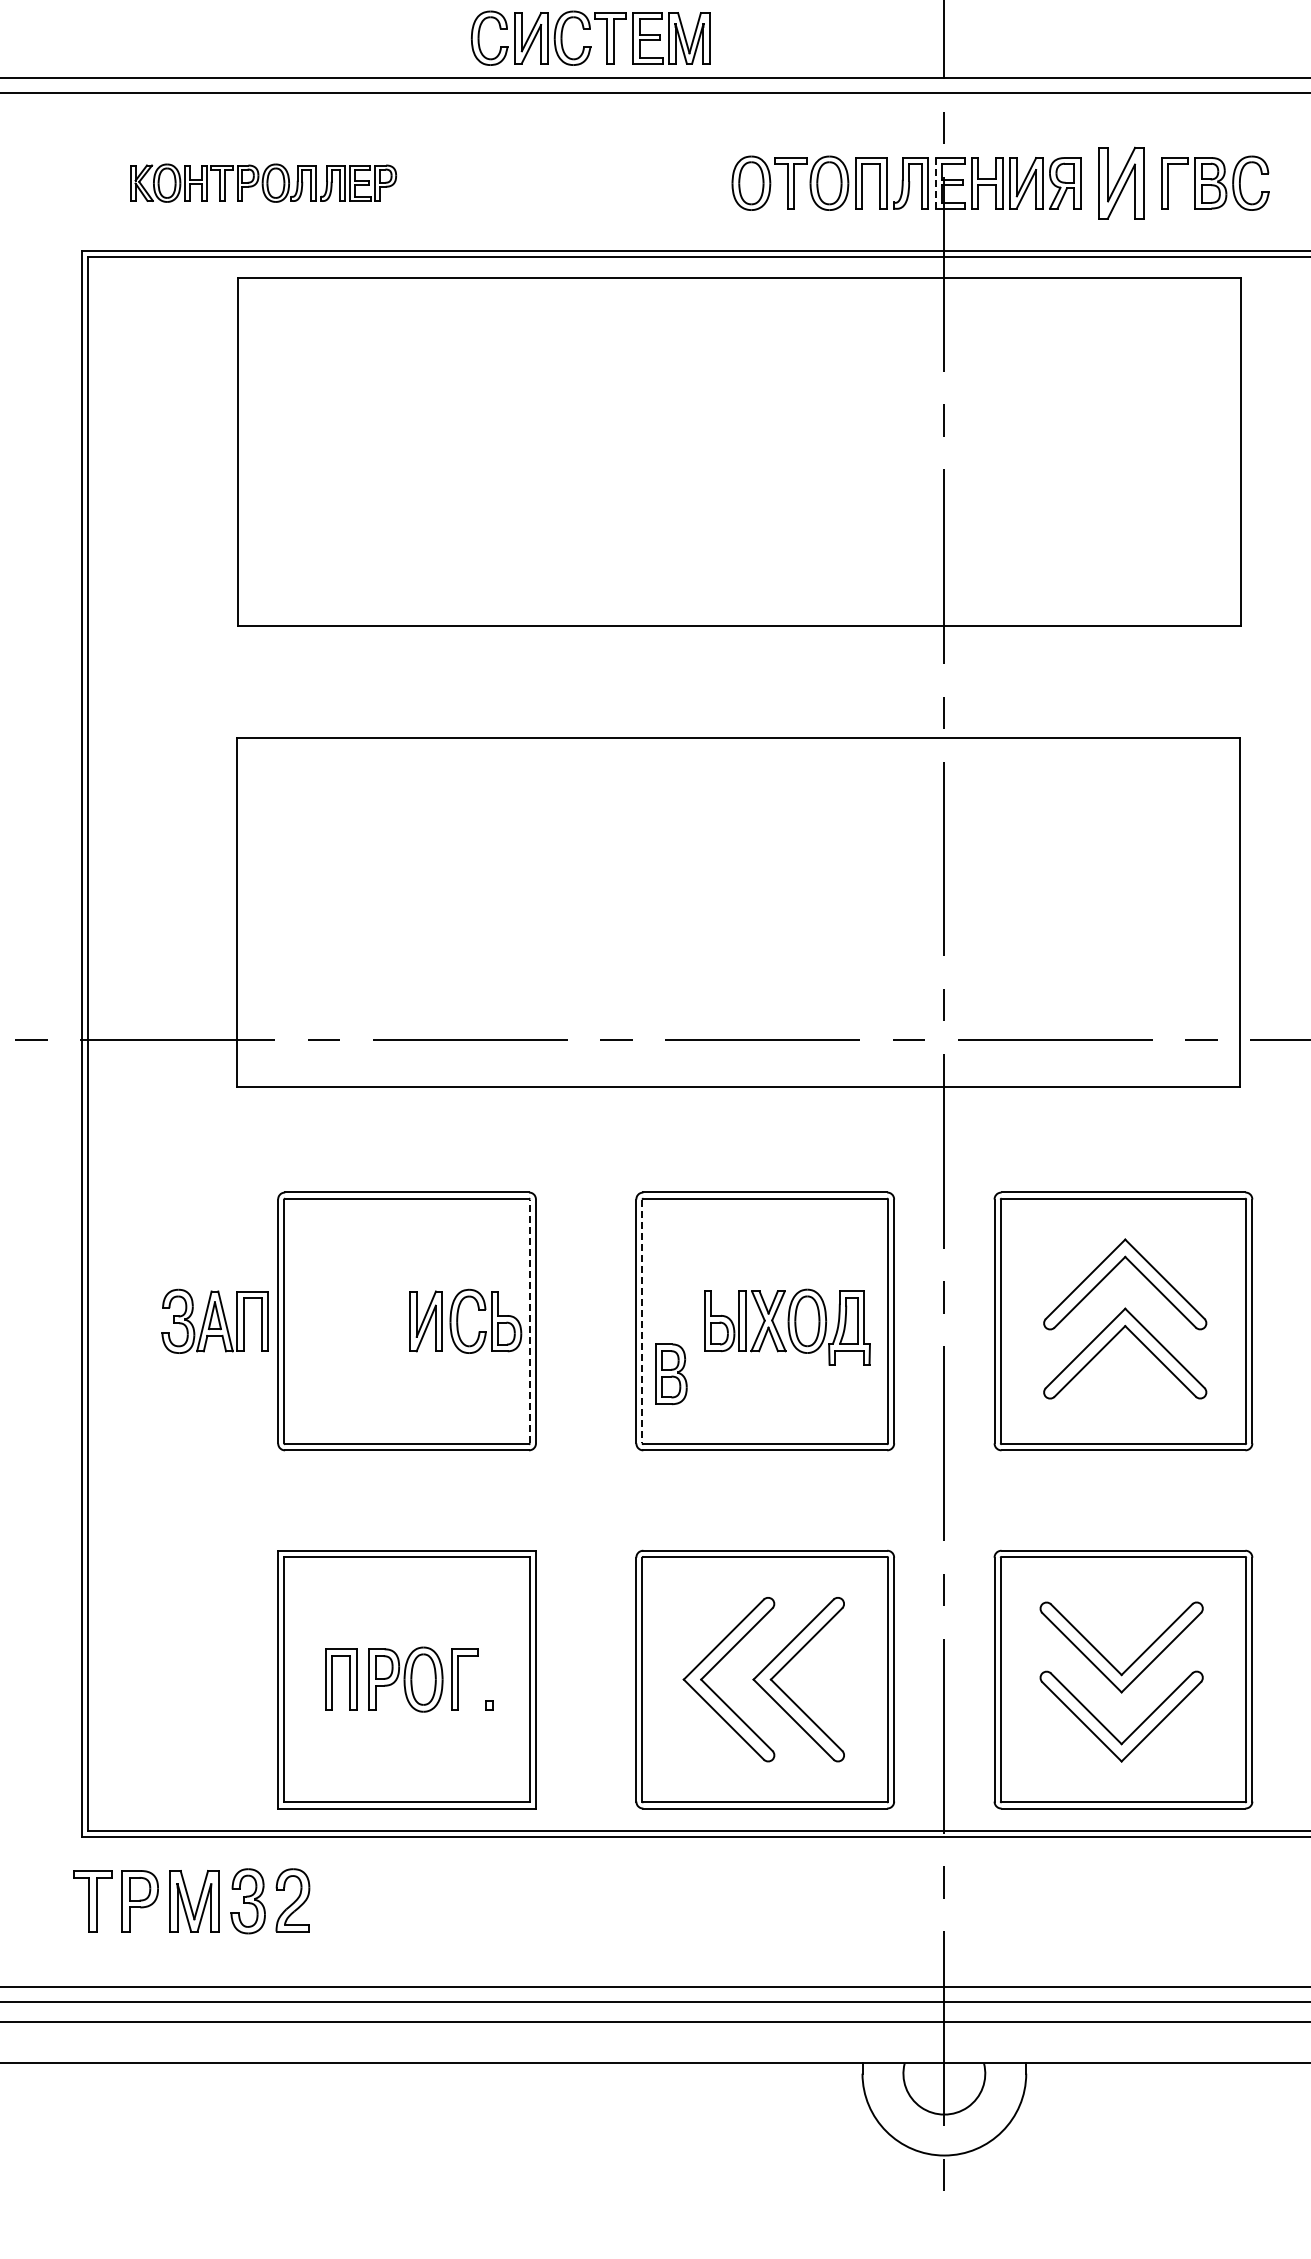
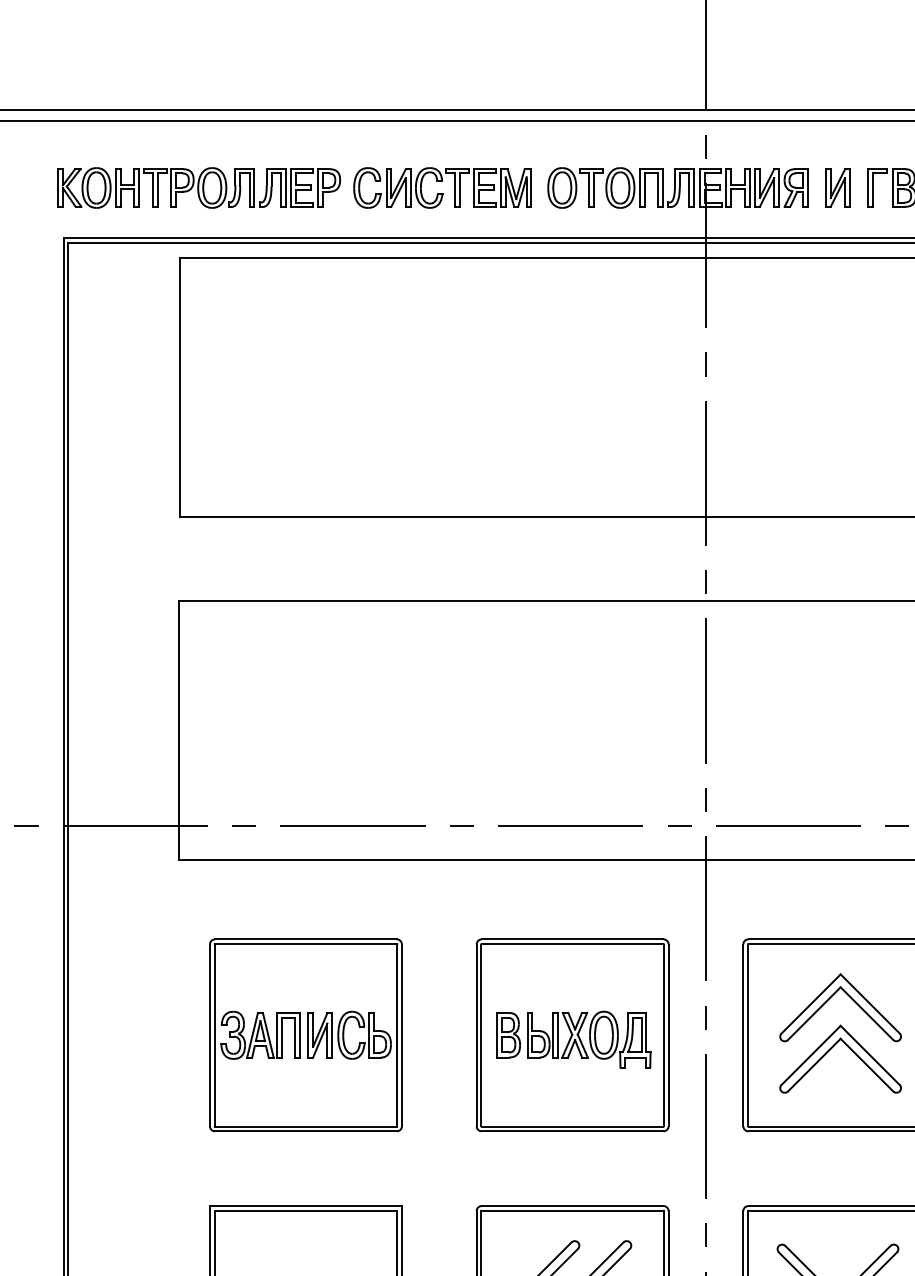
part: (590, 29) -> (442, 181), moved
part: (263, 182) -> (199, 187), size x1.43
line: (936, 183) -> (700, 188), dashed -> solid
part: (1121, 183) -> (837, 188), size x0.71
part: (214, 1320) -> (260, 1034), moved
line: (529, 1321) -> (397, 1035), dashed -> solid
line: (642, 1321) -> (481, 1035), dashed -> solid
part: (671, 1374) -> (508, 1035), moved

